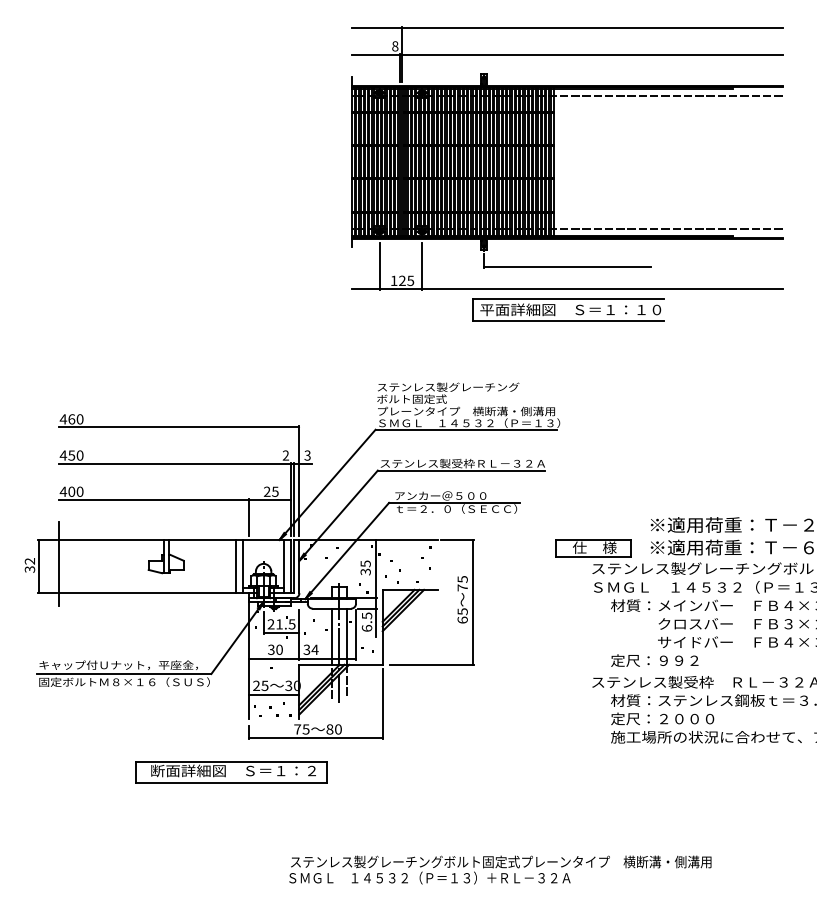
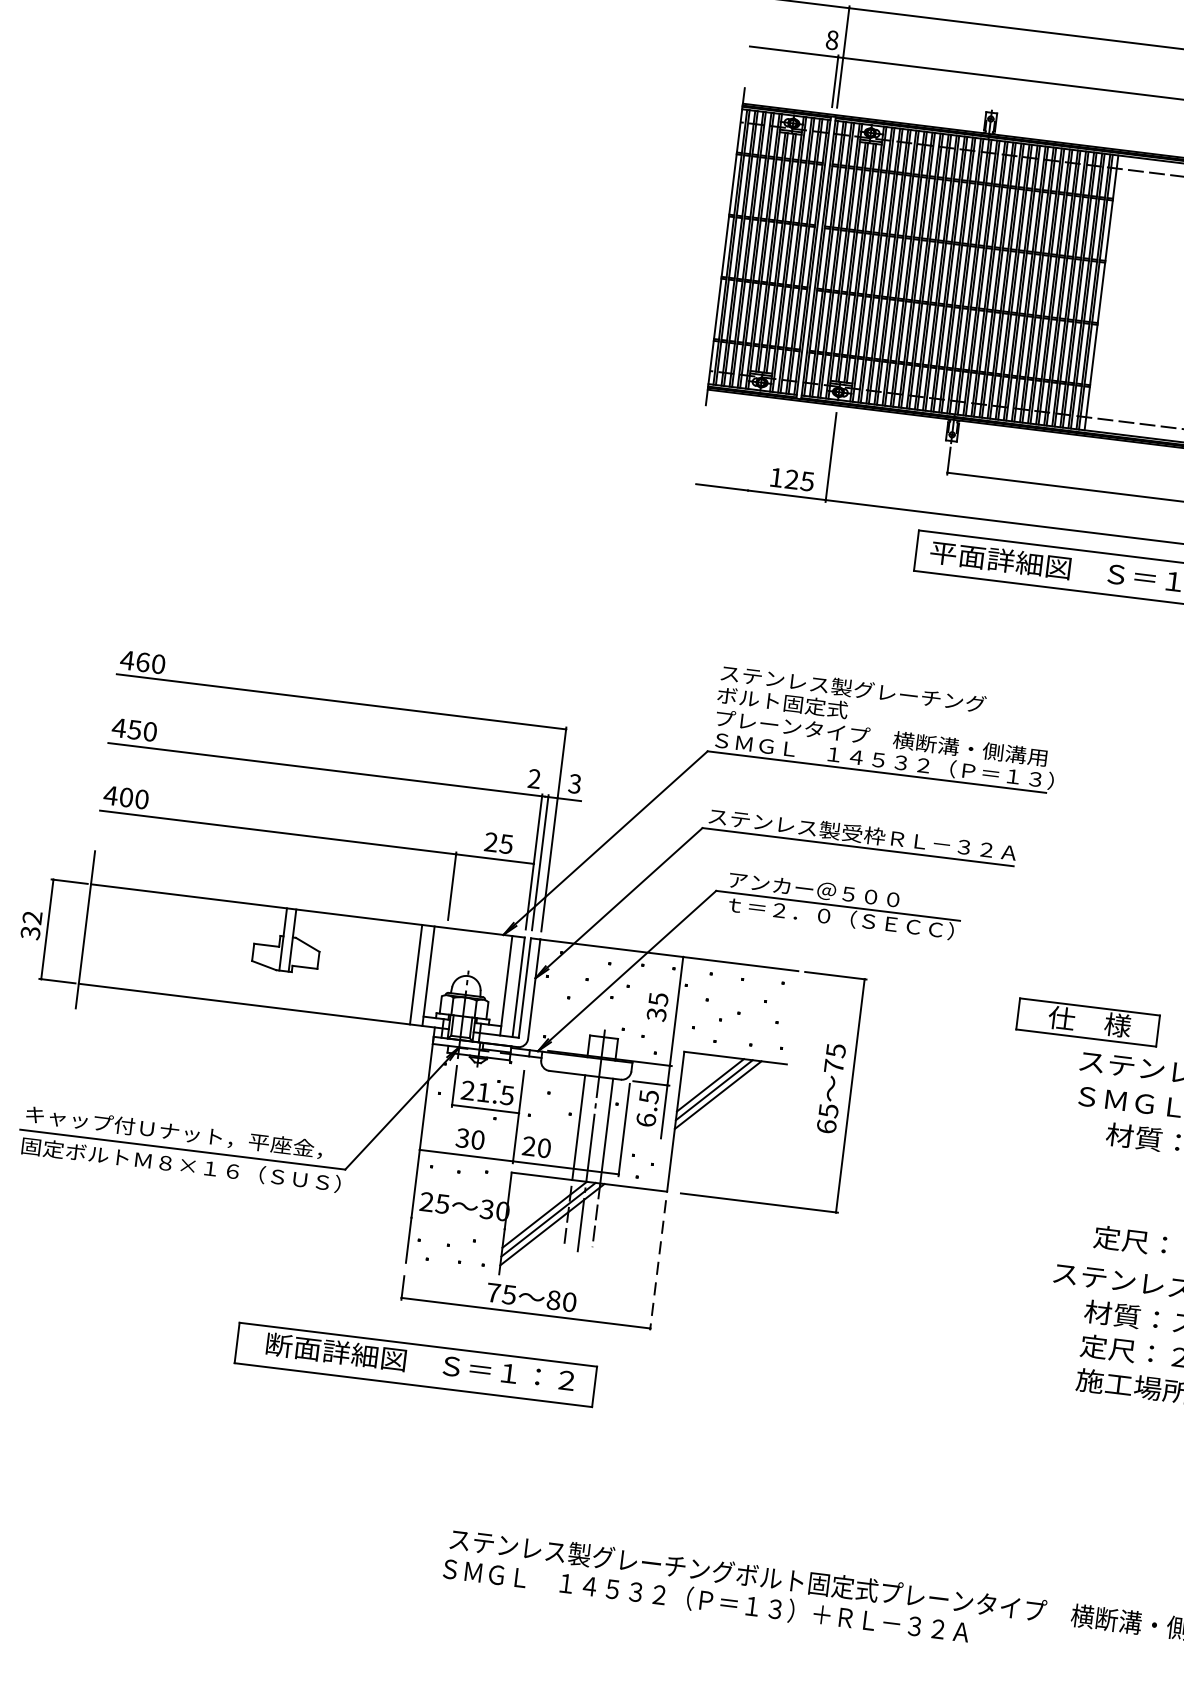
line: (380, 266) -> (754, 447), removed
text: (310, 649) -> (535, 1146), 34 -> 20
line: (274, 695) -> (458, 1224), removed
line: (382, 704) -> (657, 1265), solid -> dashed
part: (231, 772) -> (416, 1364), moved

